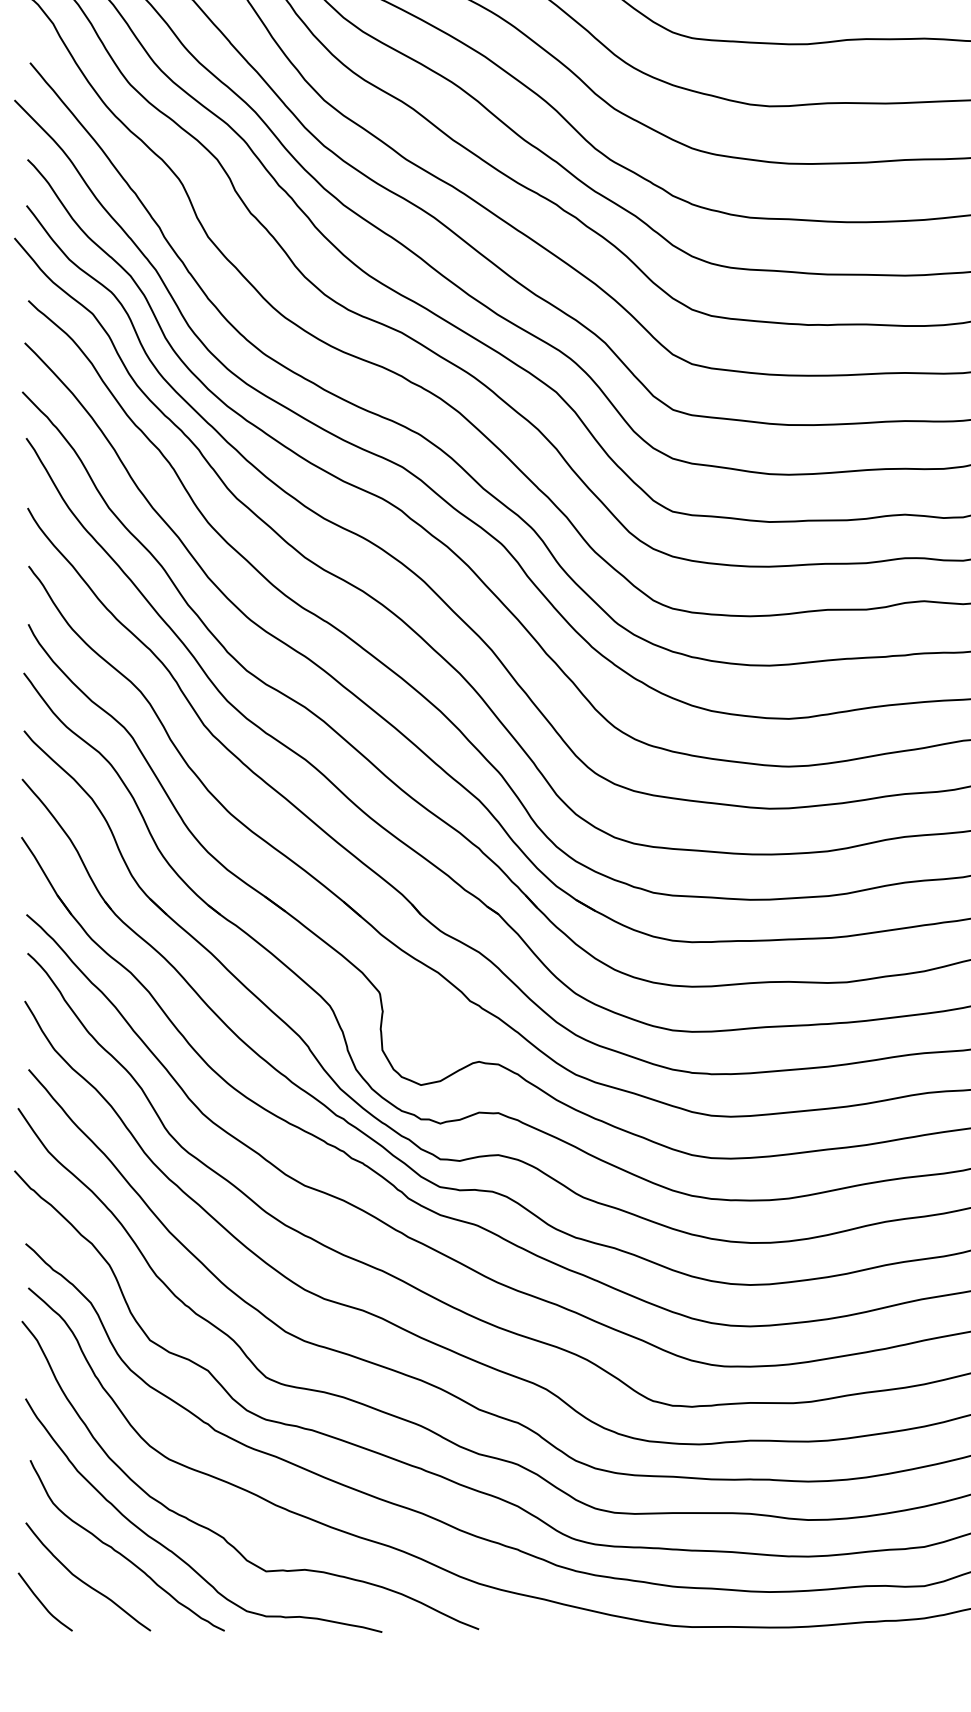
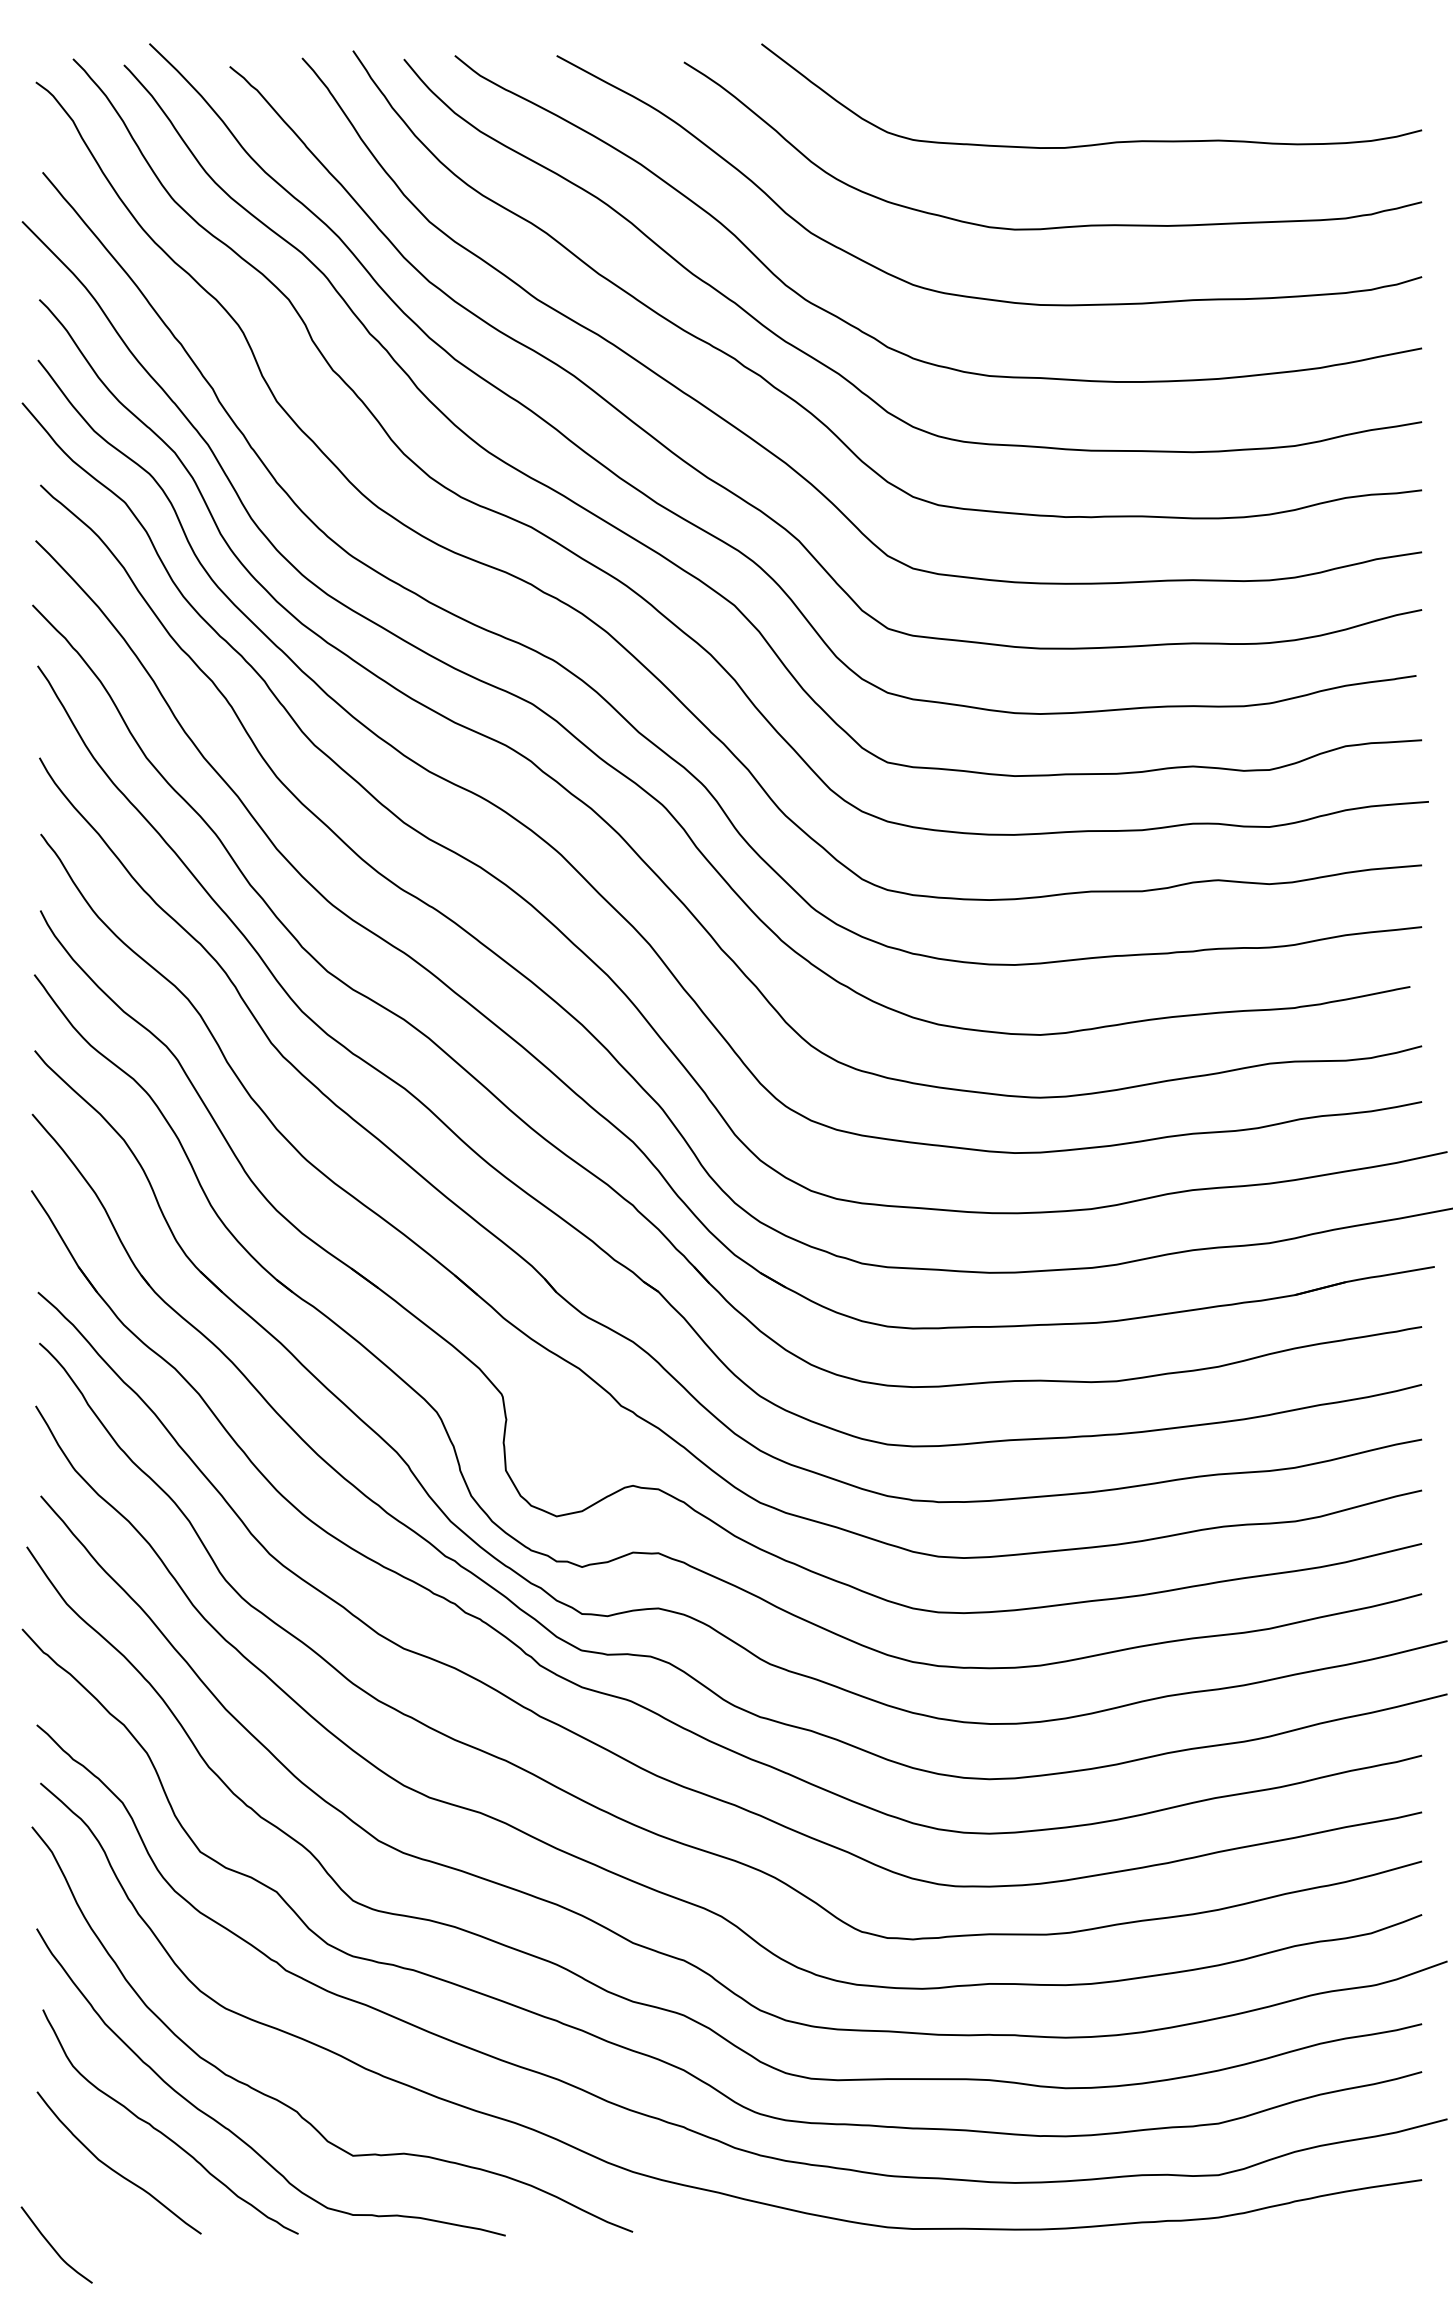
curve: (42, 1602) -> (52, 2245), moved

